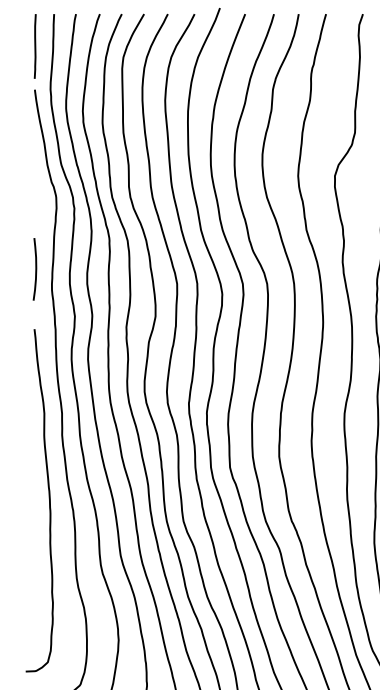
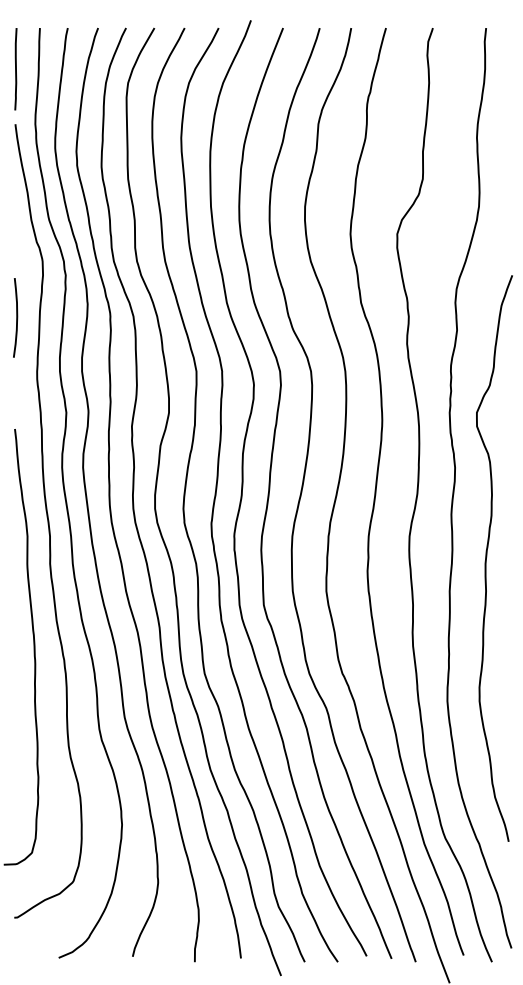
curve: (35, 269) -> (16, 317), moved

